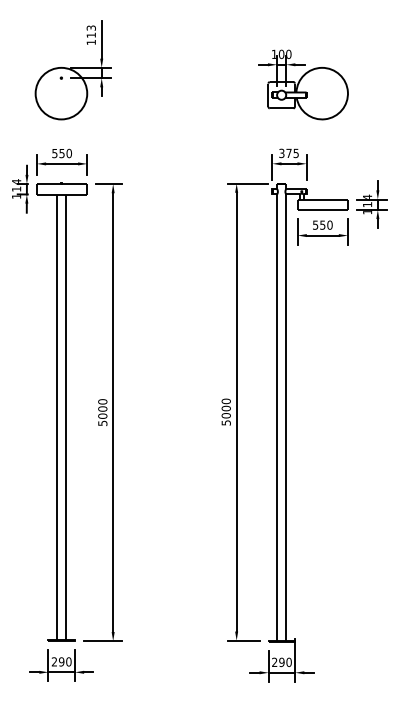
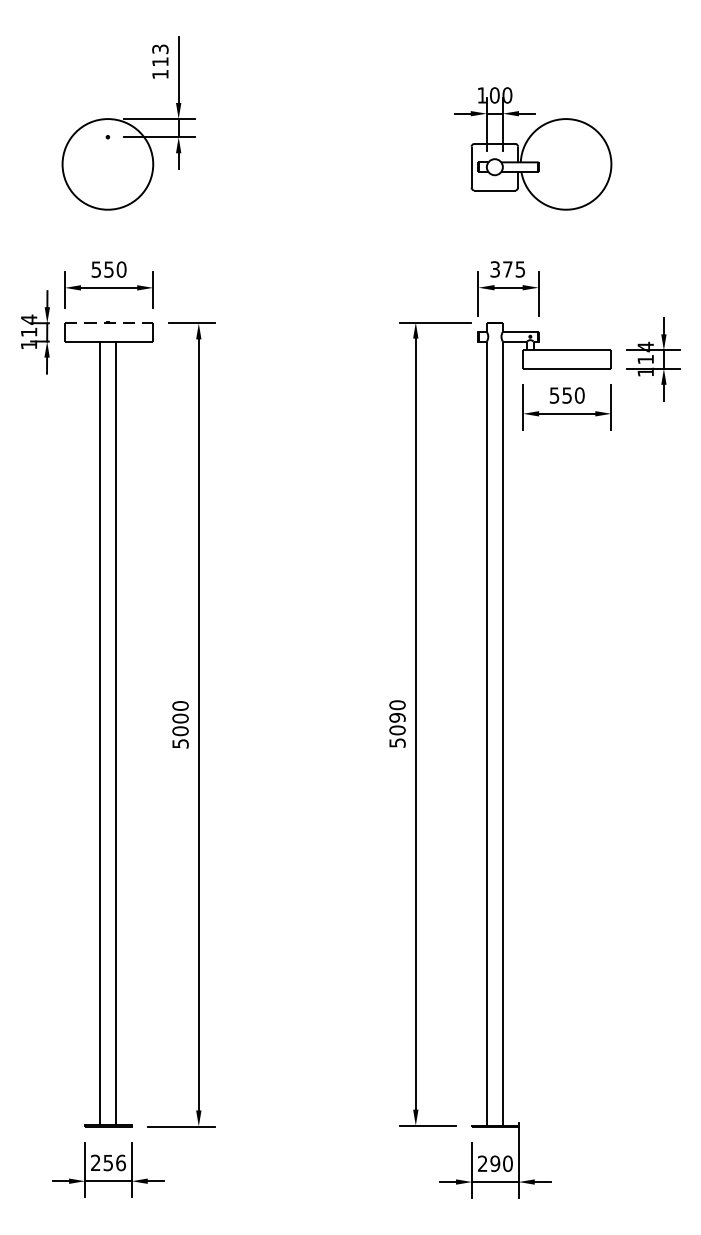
line: (62, 184) -> (109, 324), solid -> dashed
text: (226, 408) -> (397, 717), 5000 -> 5090
text: (65, 661) -> (115, 1162), 290 -> 256

